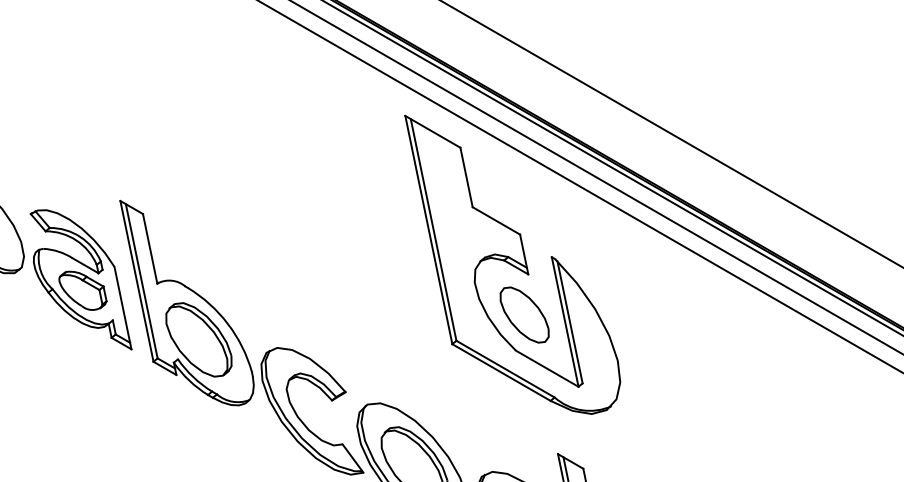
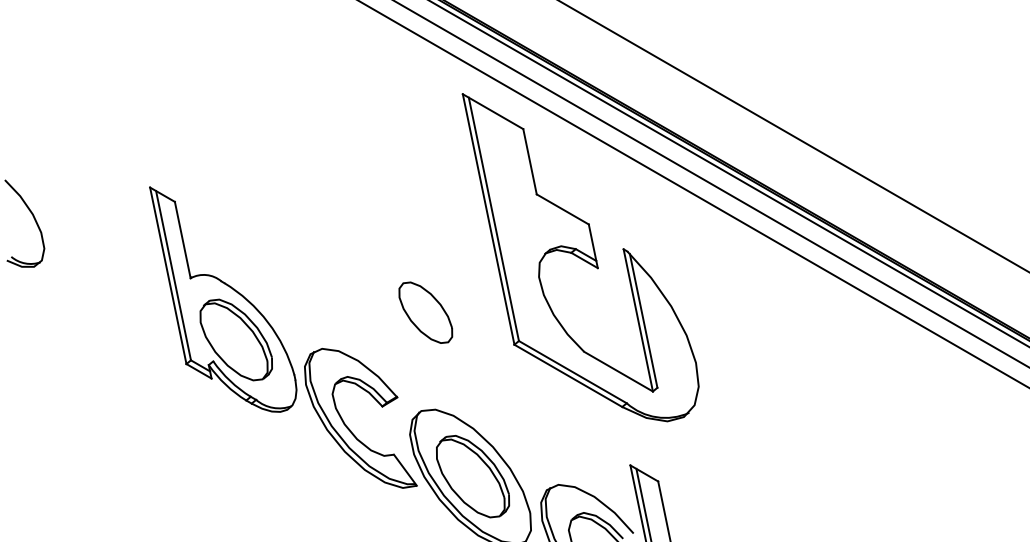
part: (80, 279) -> (106, 273), removed
part: (524, 314) -> (425, 312), moved

